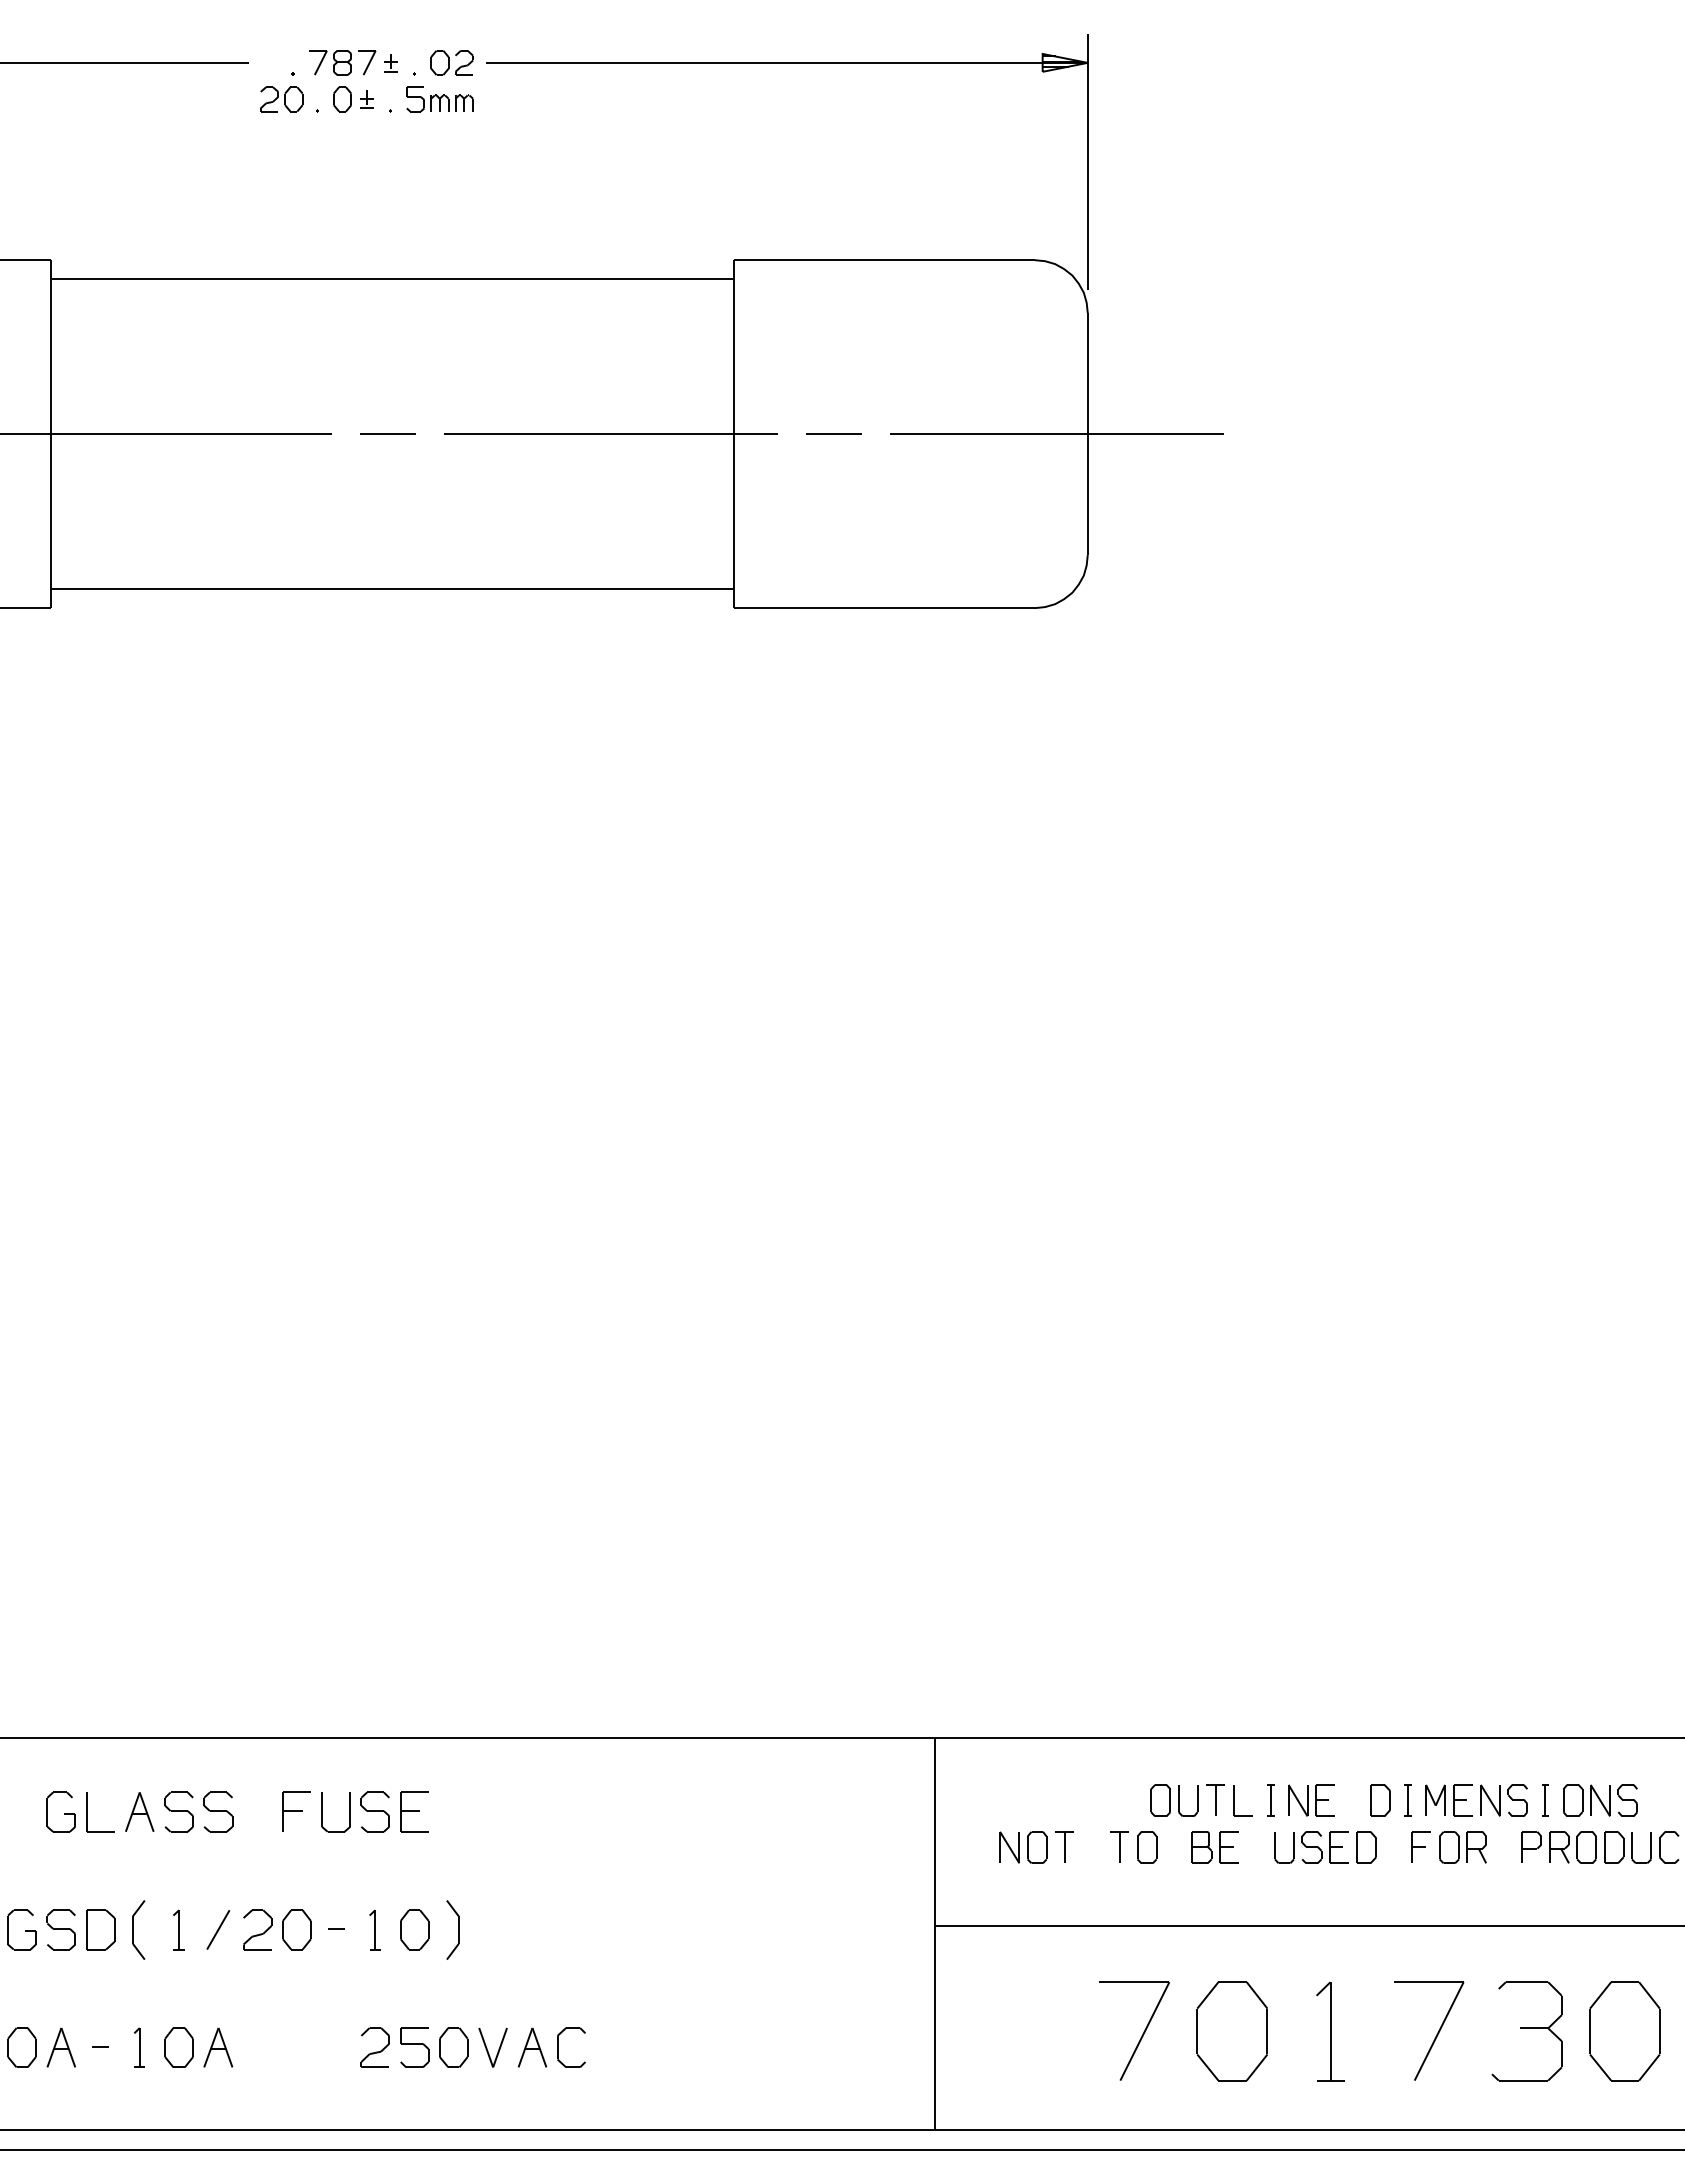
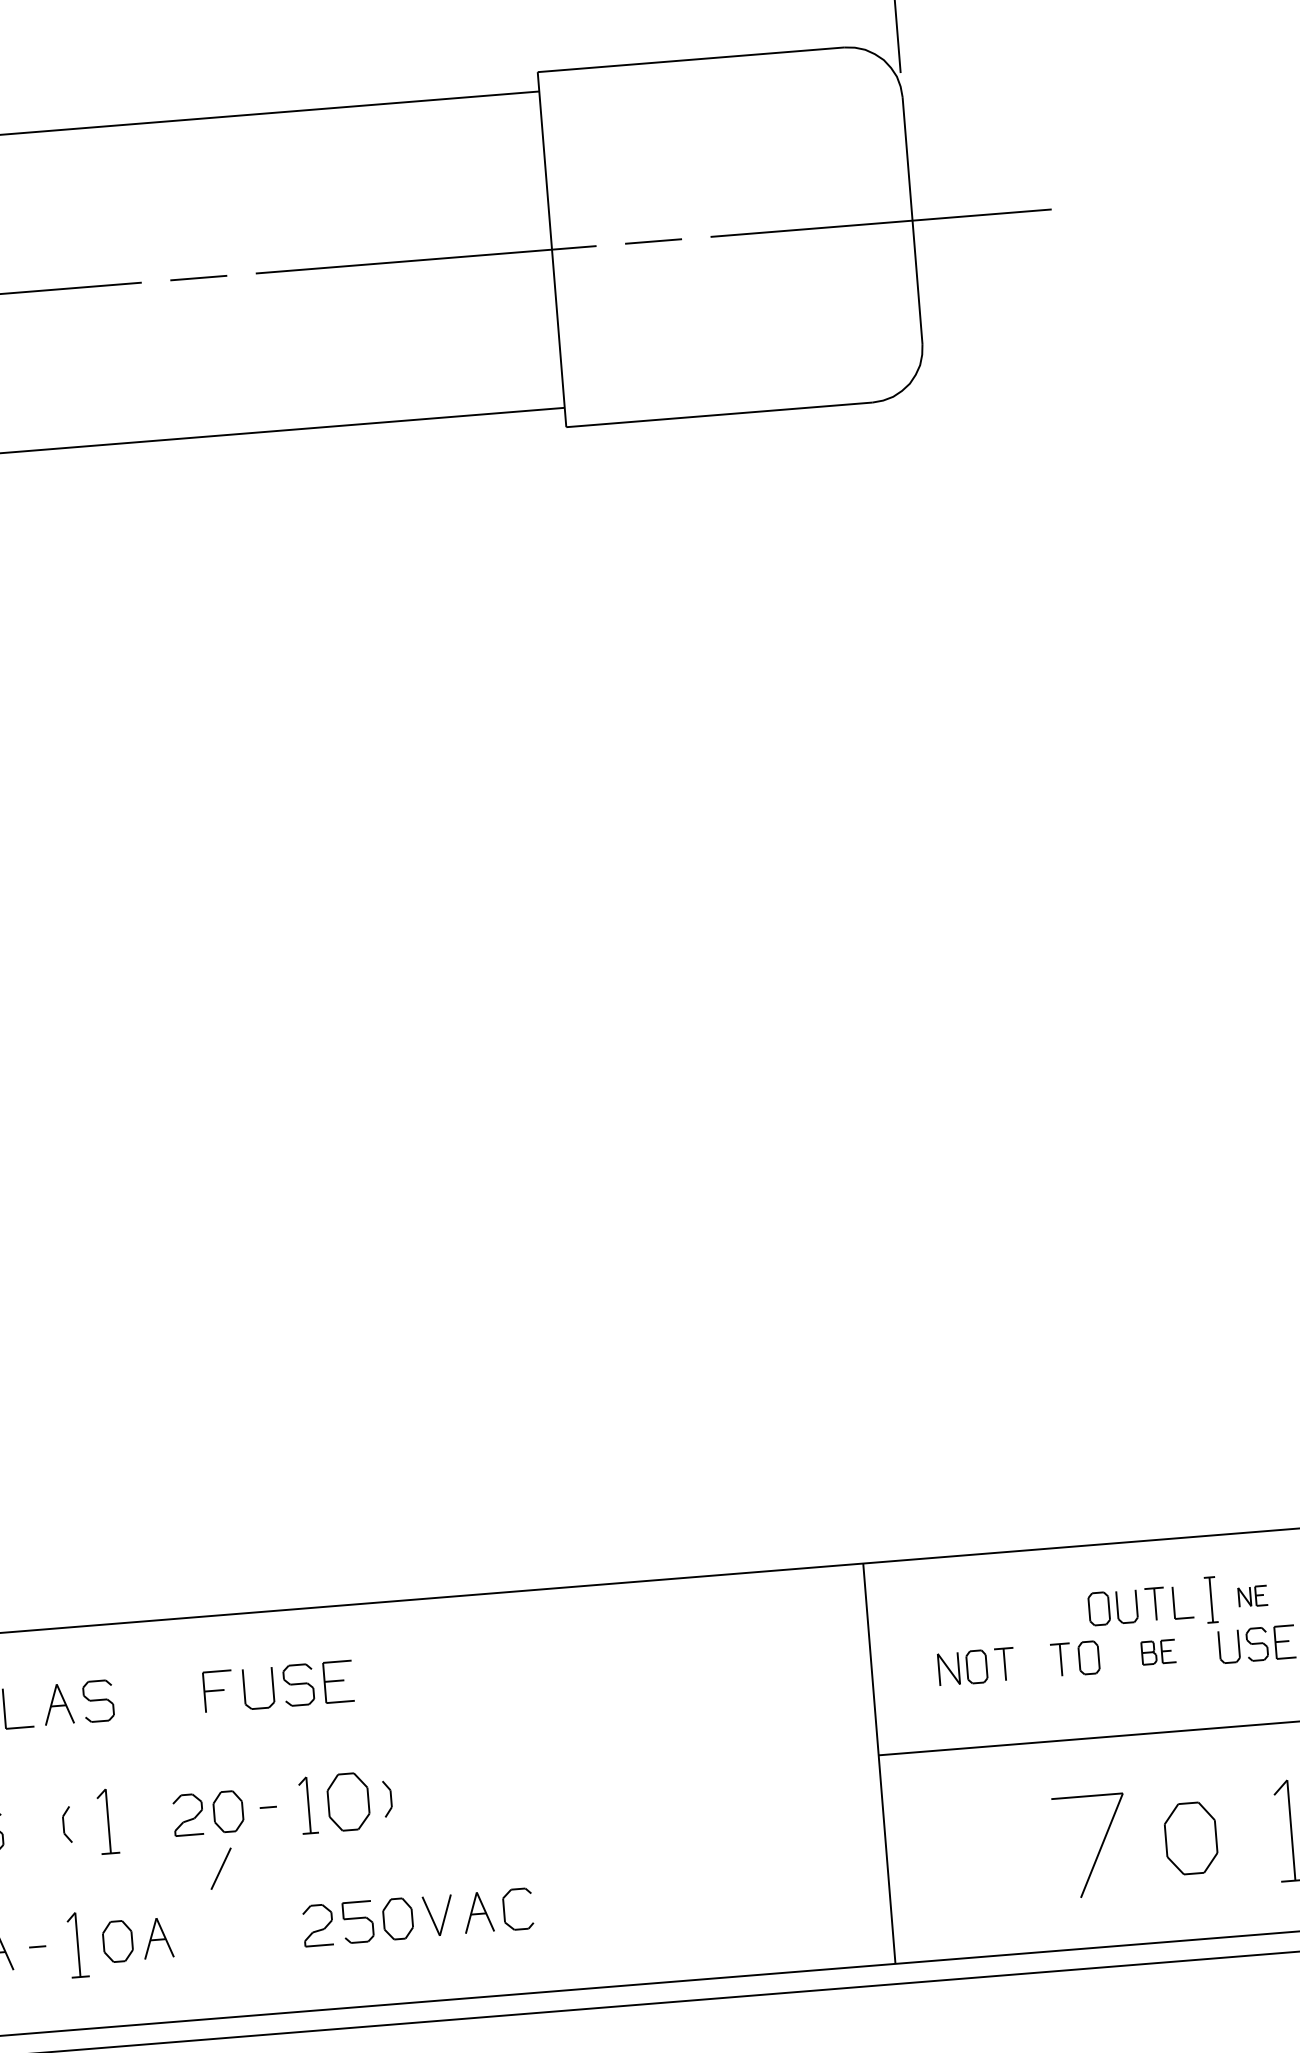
part: (1270, 1800) -> (1211, 1599), size x1.4
part: (1311, 1800) -> (1252, 1596), size x0.6
part: (218, 1811) -> (138, 1697), removed
part: (1214, 1847) -> (1157, 1652), size x0.7
part: (100, 1929) -> (27, 1827), removed
part: (138, 1929) -> (66, 1824), size x0.6
part: (178, 1929) -> (107, 1820), size x1.6
line: (218, 1929) -> (221, 1868), moved
part: (374, 1929) -> (307, 1804), size x1.4
part: (414, 1929) -> (348, 1801), size x1.4
part: (452, 1929) -> (387, 1798), size x0.6
part: (1231, 2031) -> (1190, 1838), size x0.7
part: (139, 2047) -> (77, 1944), size x1.6

